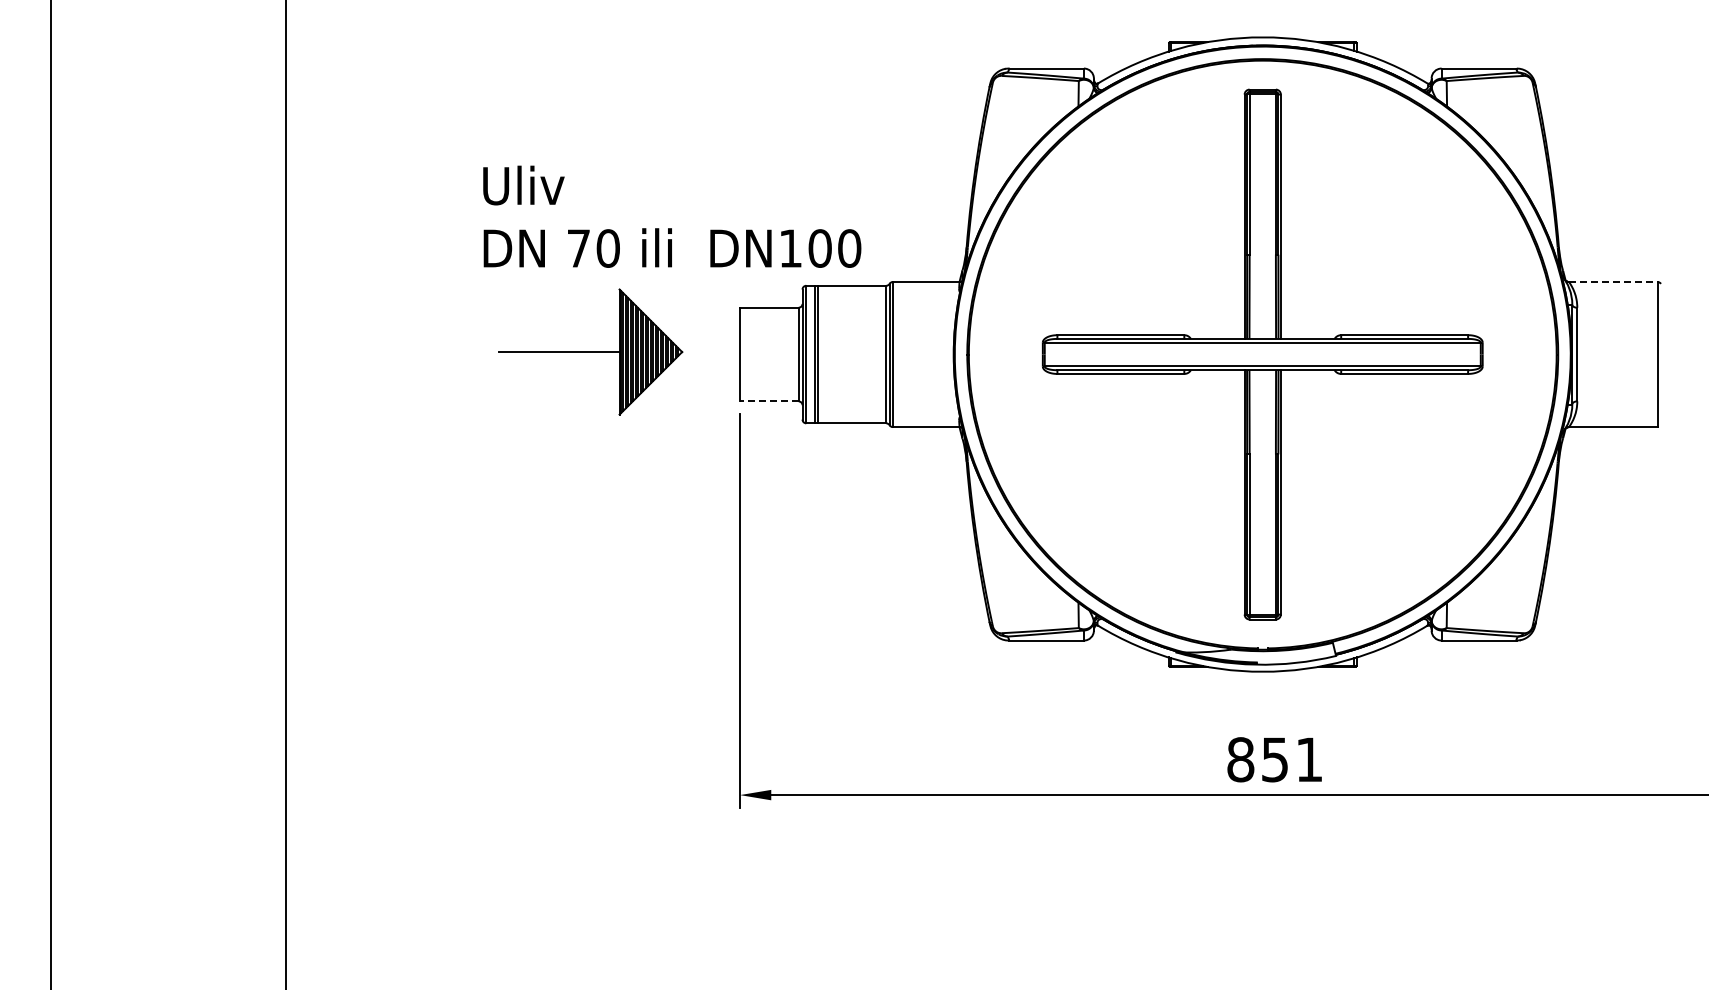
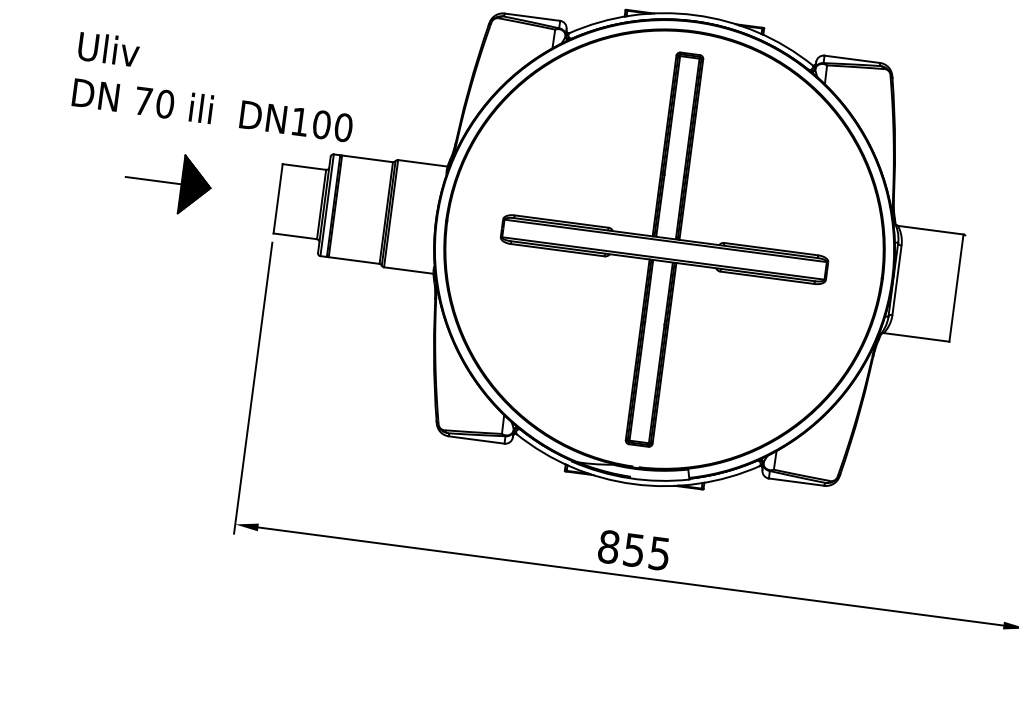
text: (672, 216) -> (215, 86), moved
line: (1613, 282) -> (930, 230), dashed -> solid
part: (591, 352) -> (168, 182), size x0.62
line: (768, 401) -> (294, 236), dashed -> solid
text: (1309, 759) -> (659, 553), 851 -> 855

